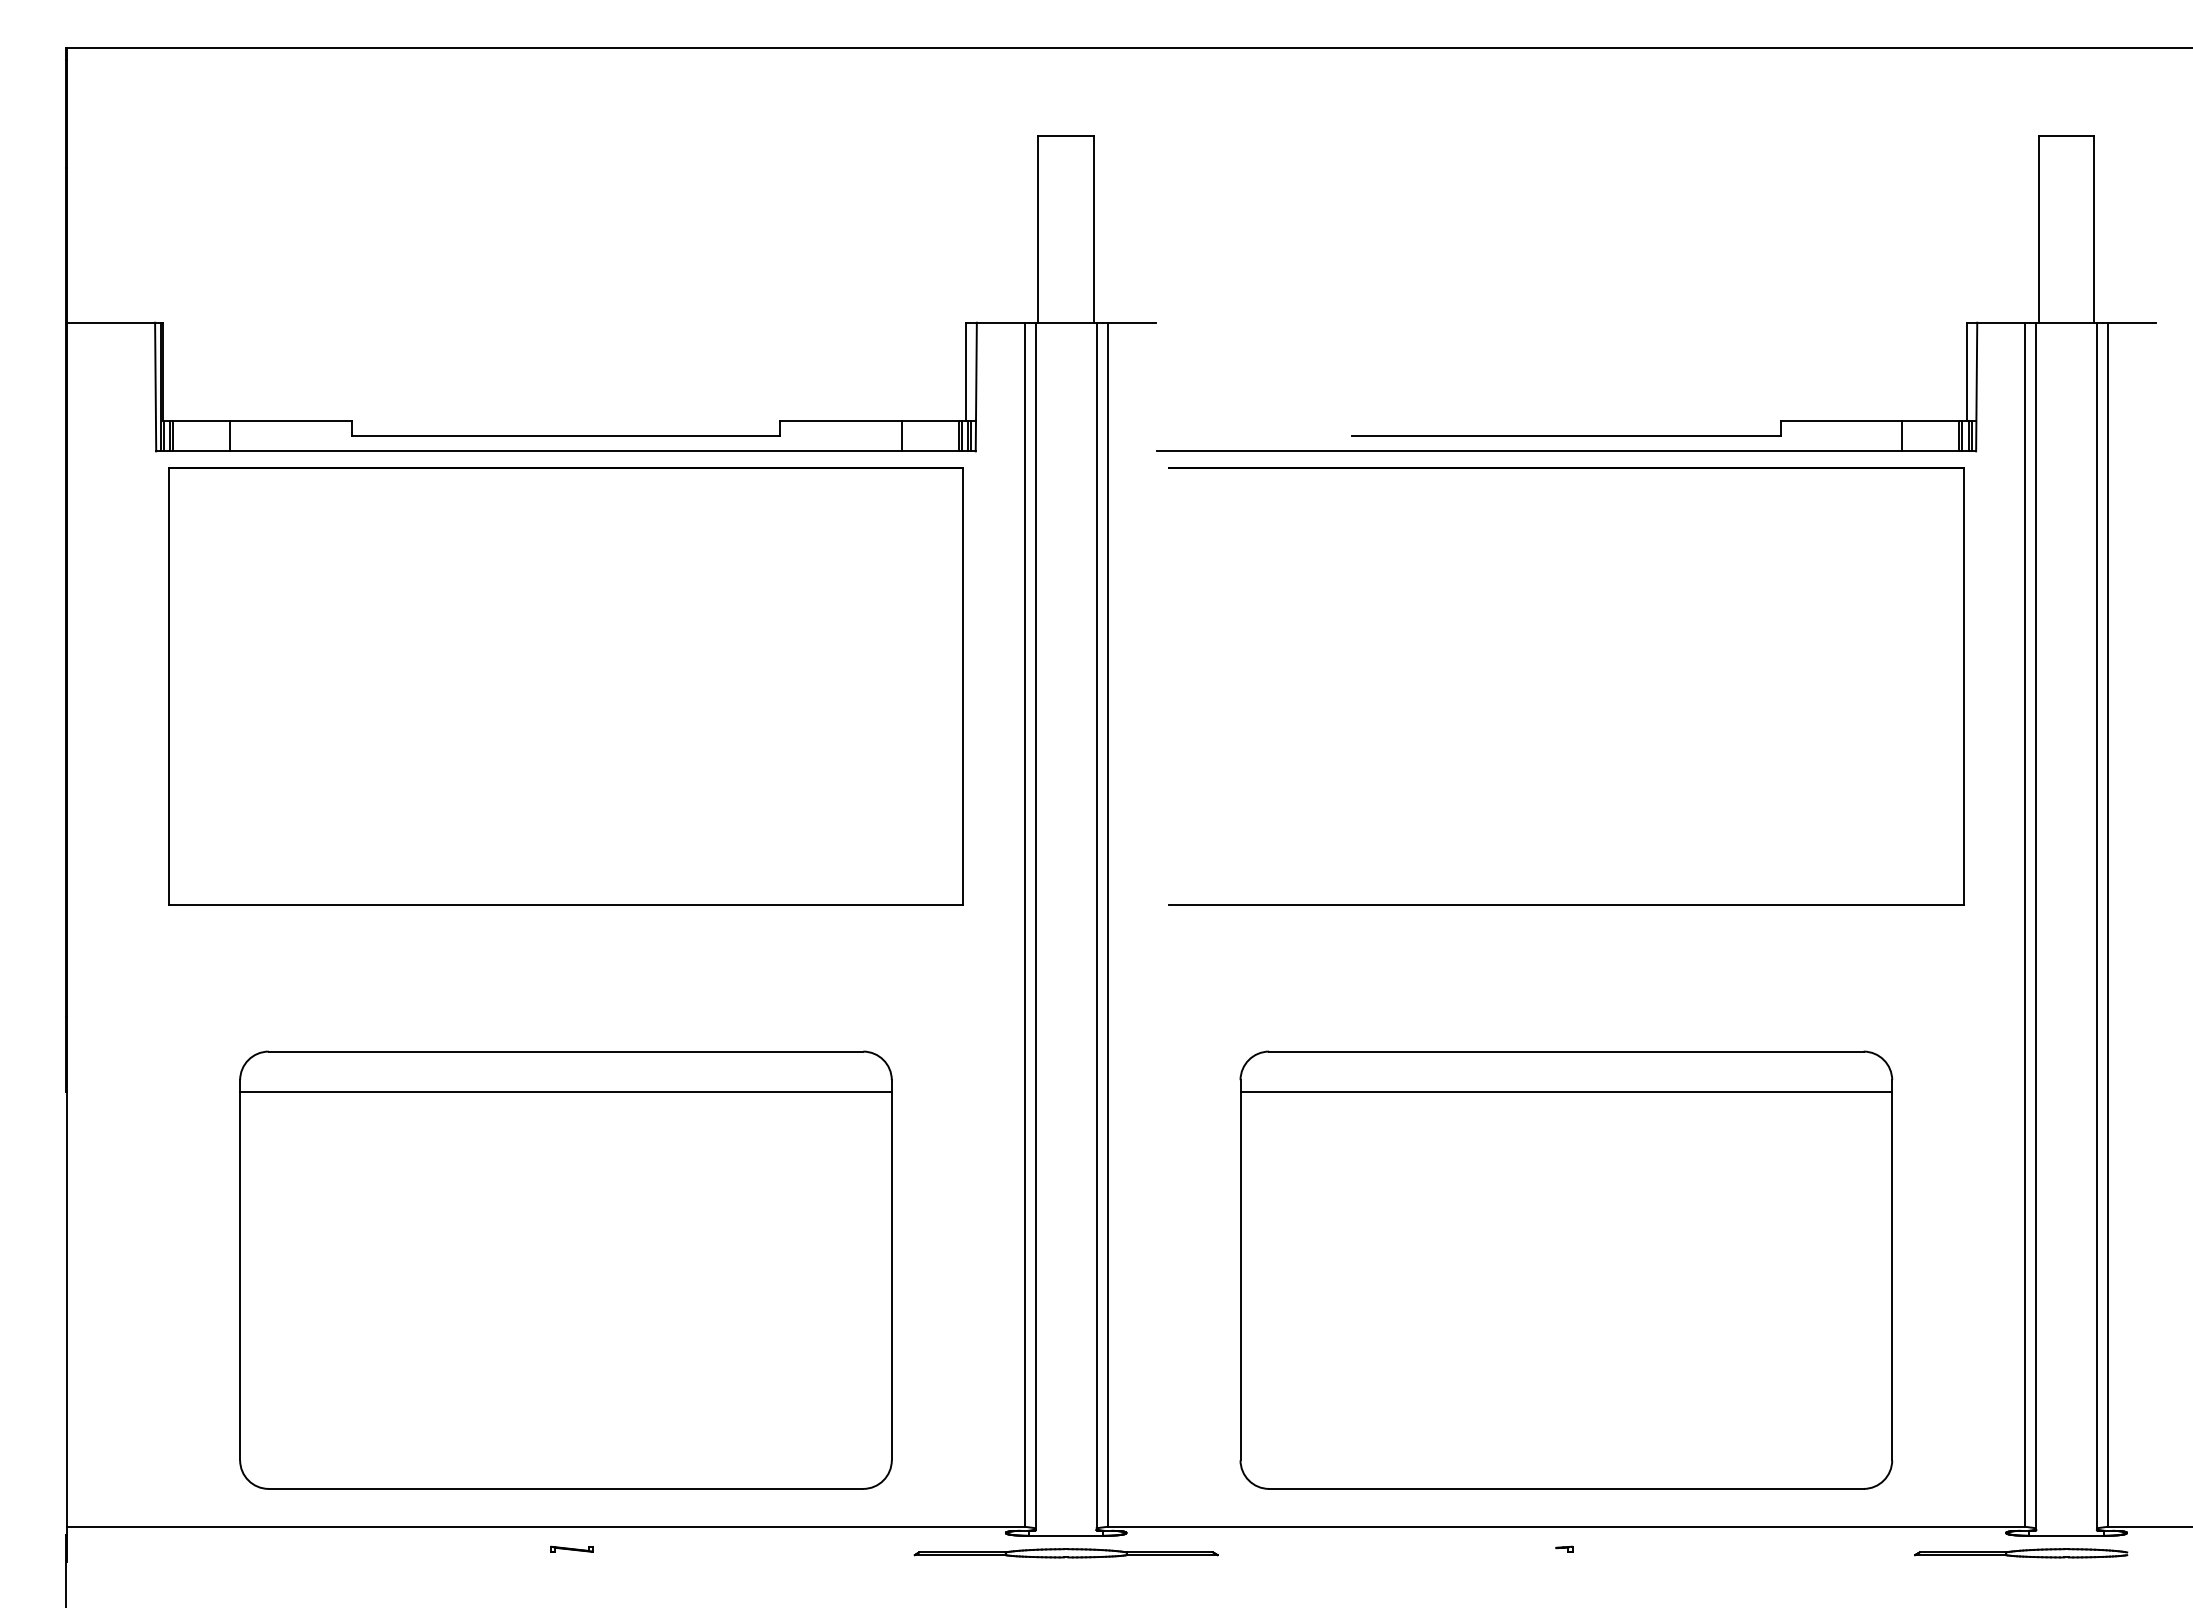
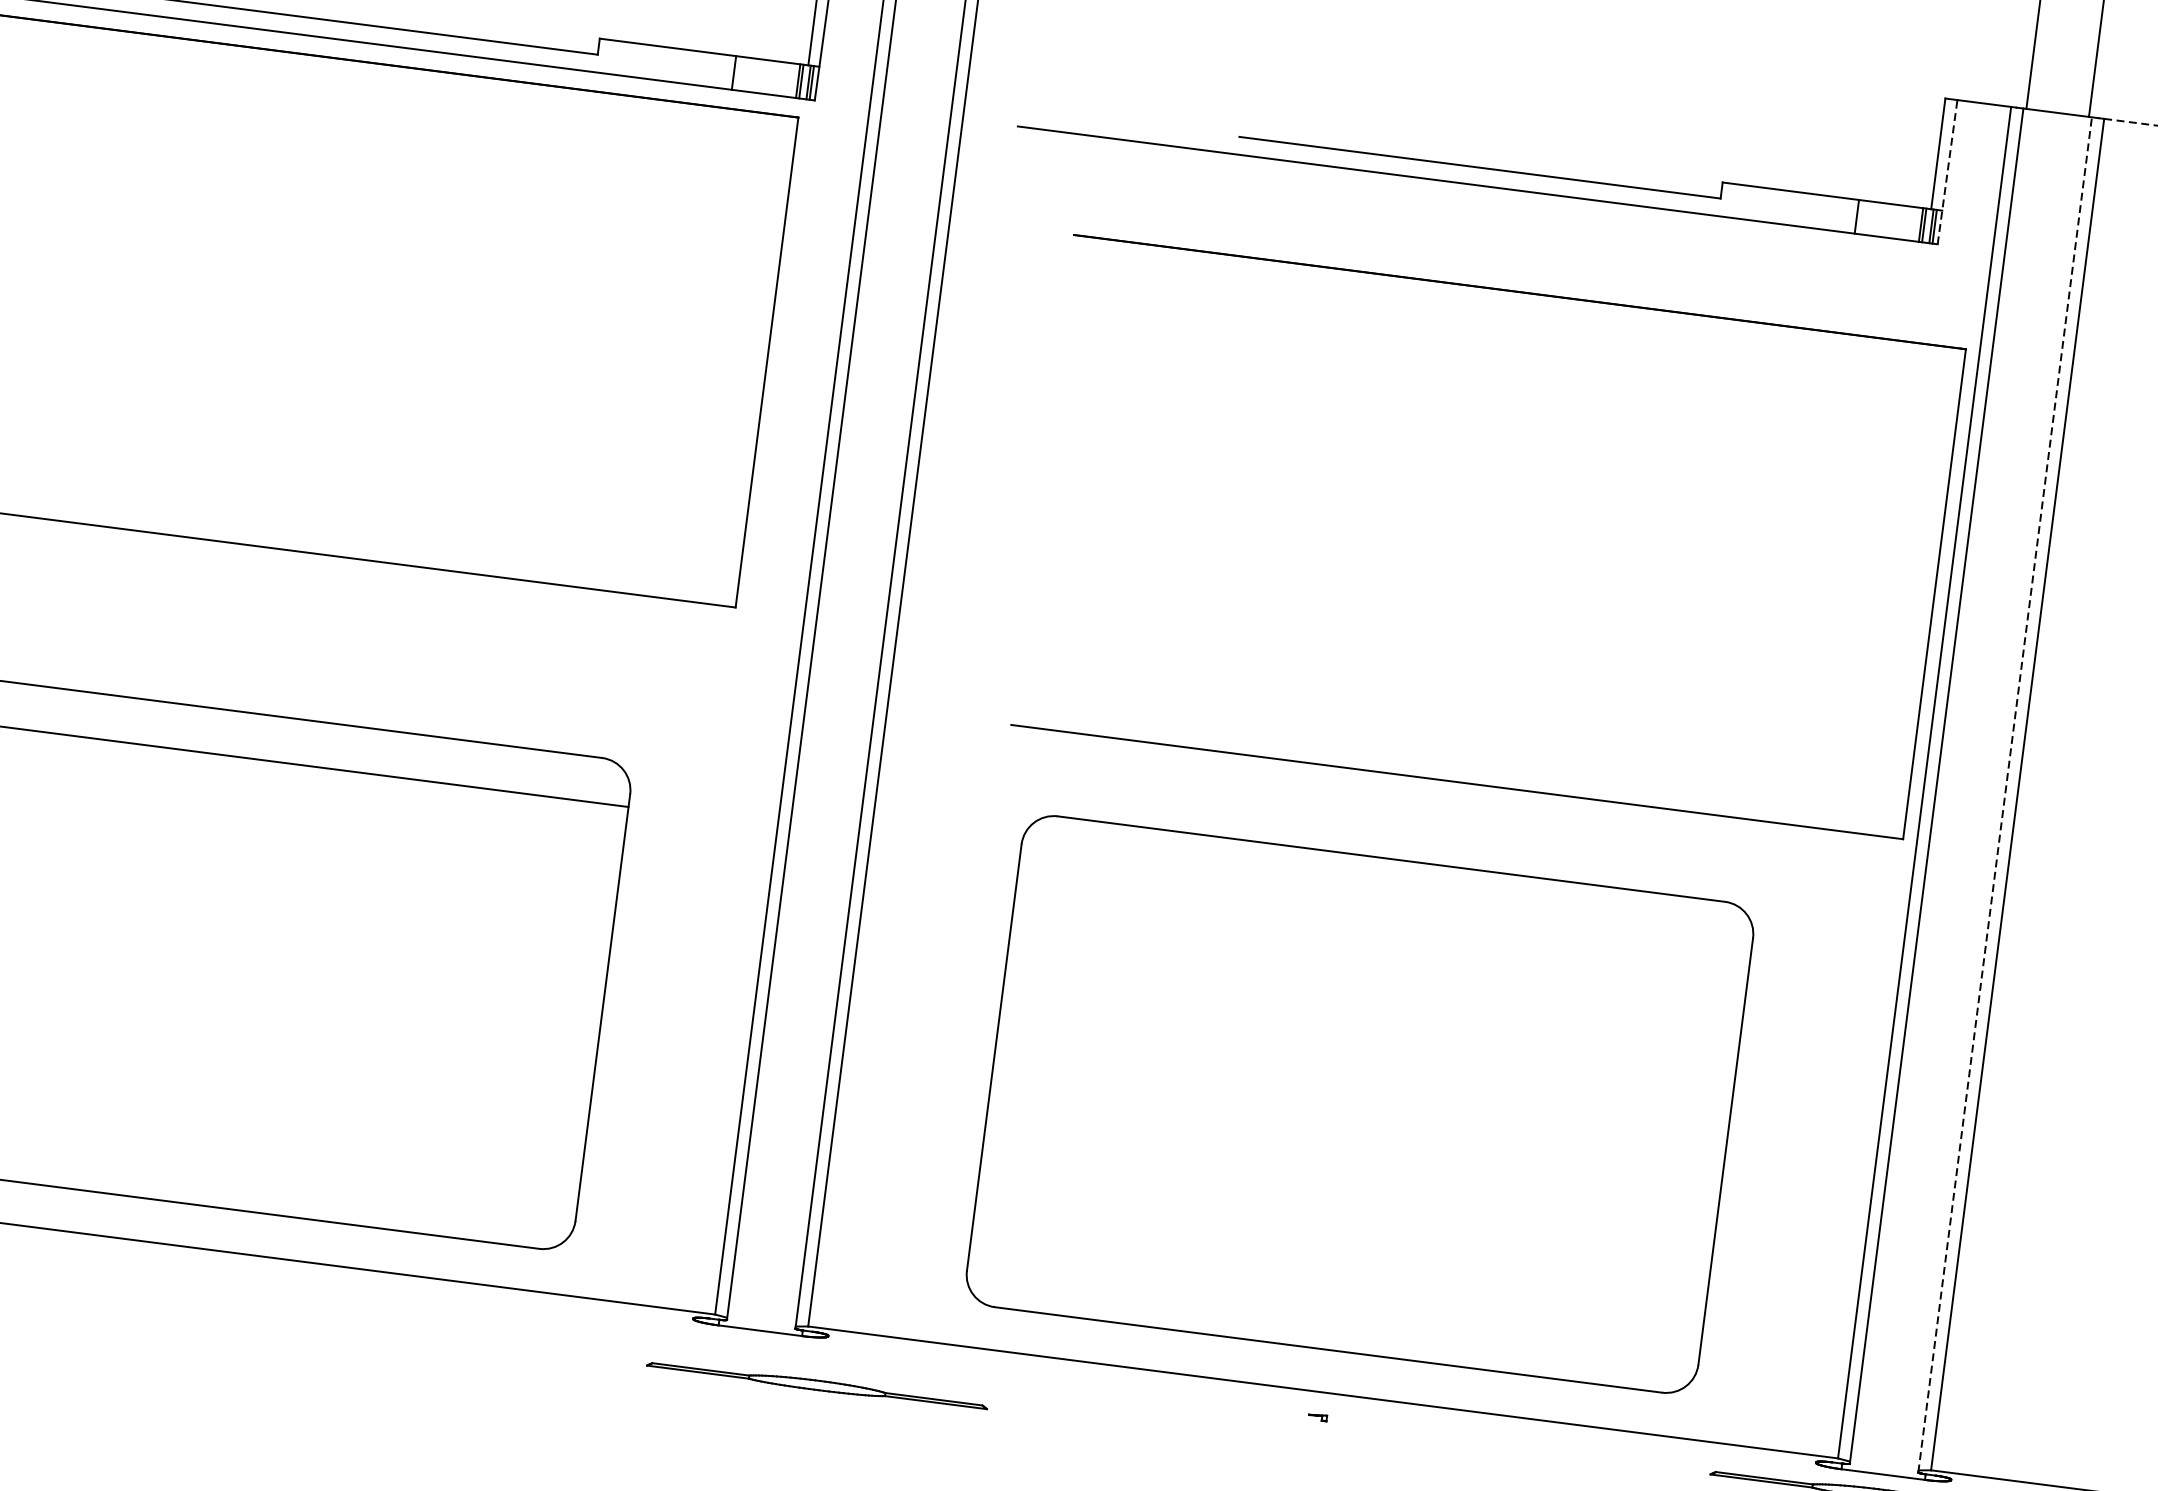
line: (2131, 322) -> (2130, 121), solid -> dashed
line: (1976, 386) -> (1947, 171), solid -> dashed
part: (1566, 468) -> (1520, 292), moved
line: (2097, 926) -> (2005, 795), solid -> dashed
line: (1566, 1091) -> (1385, 903), removed
part: (571, 1548) -> (203, 1273), removed
part: (1065, 1553) -> (816, 1385), moved

